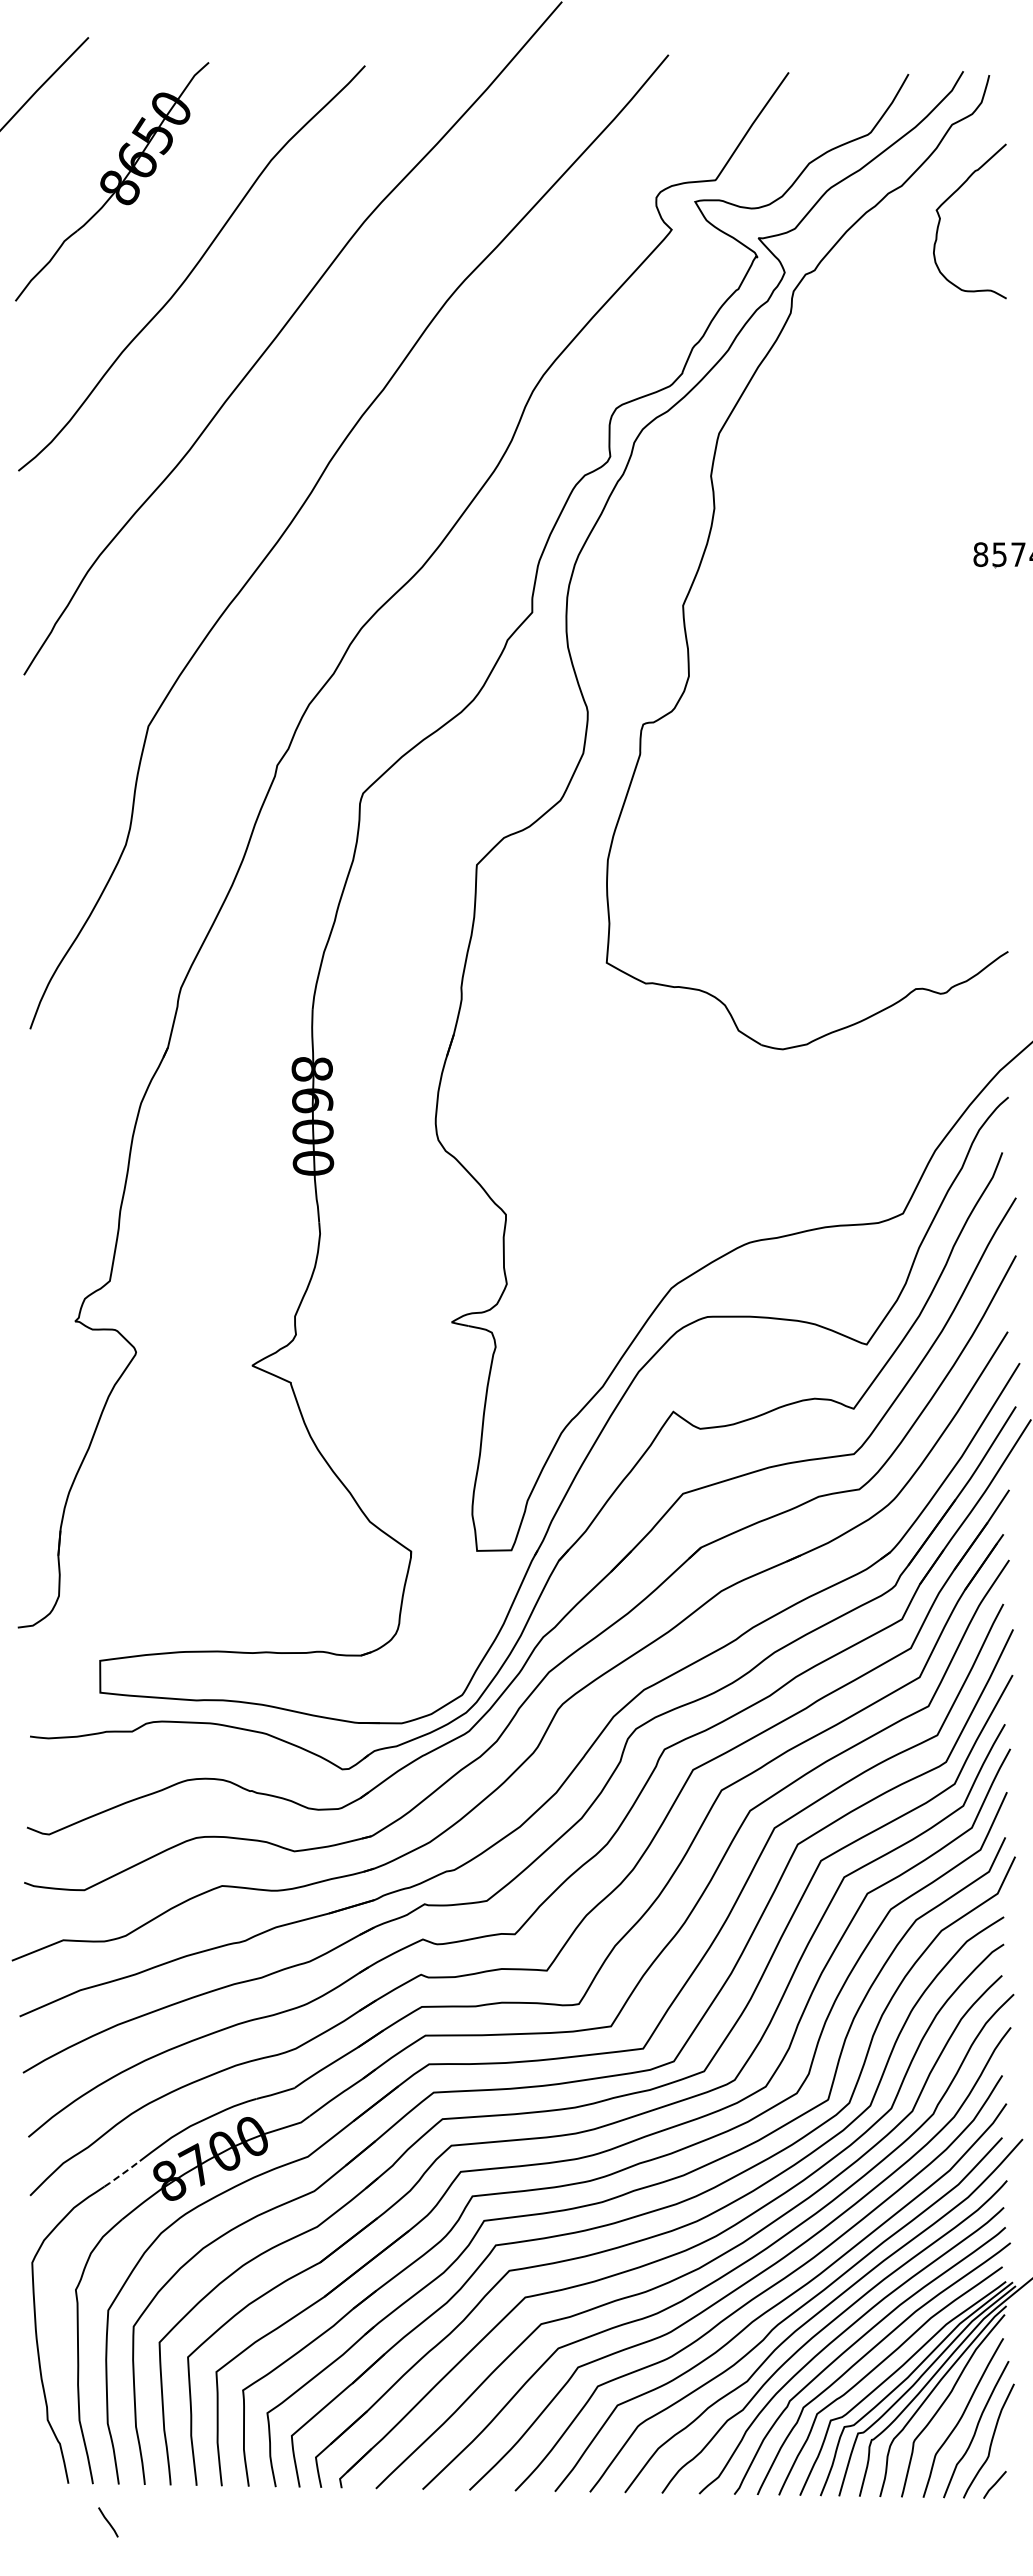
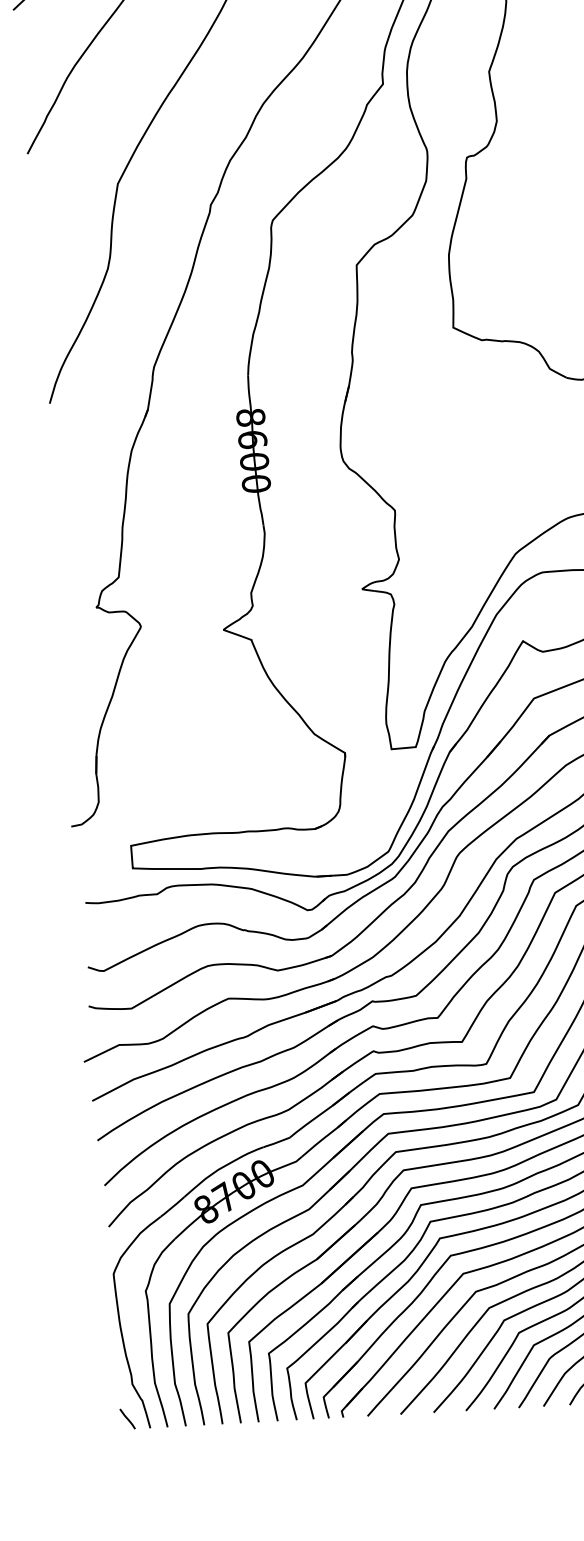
line: (122, 2174) -> (172, 1207), dashed -> solid
line: (108, 2522) -> (127, 1419), moved

